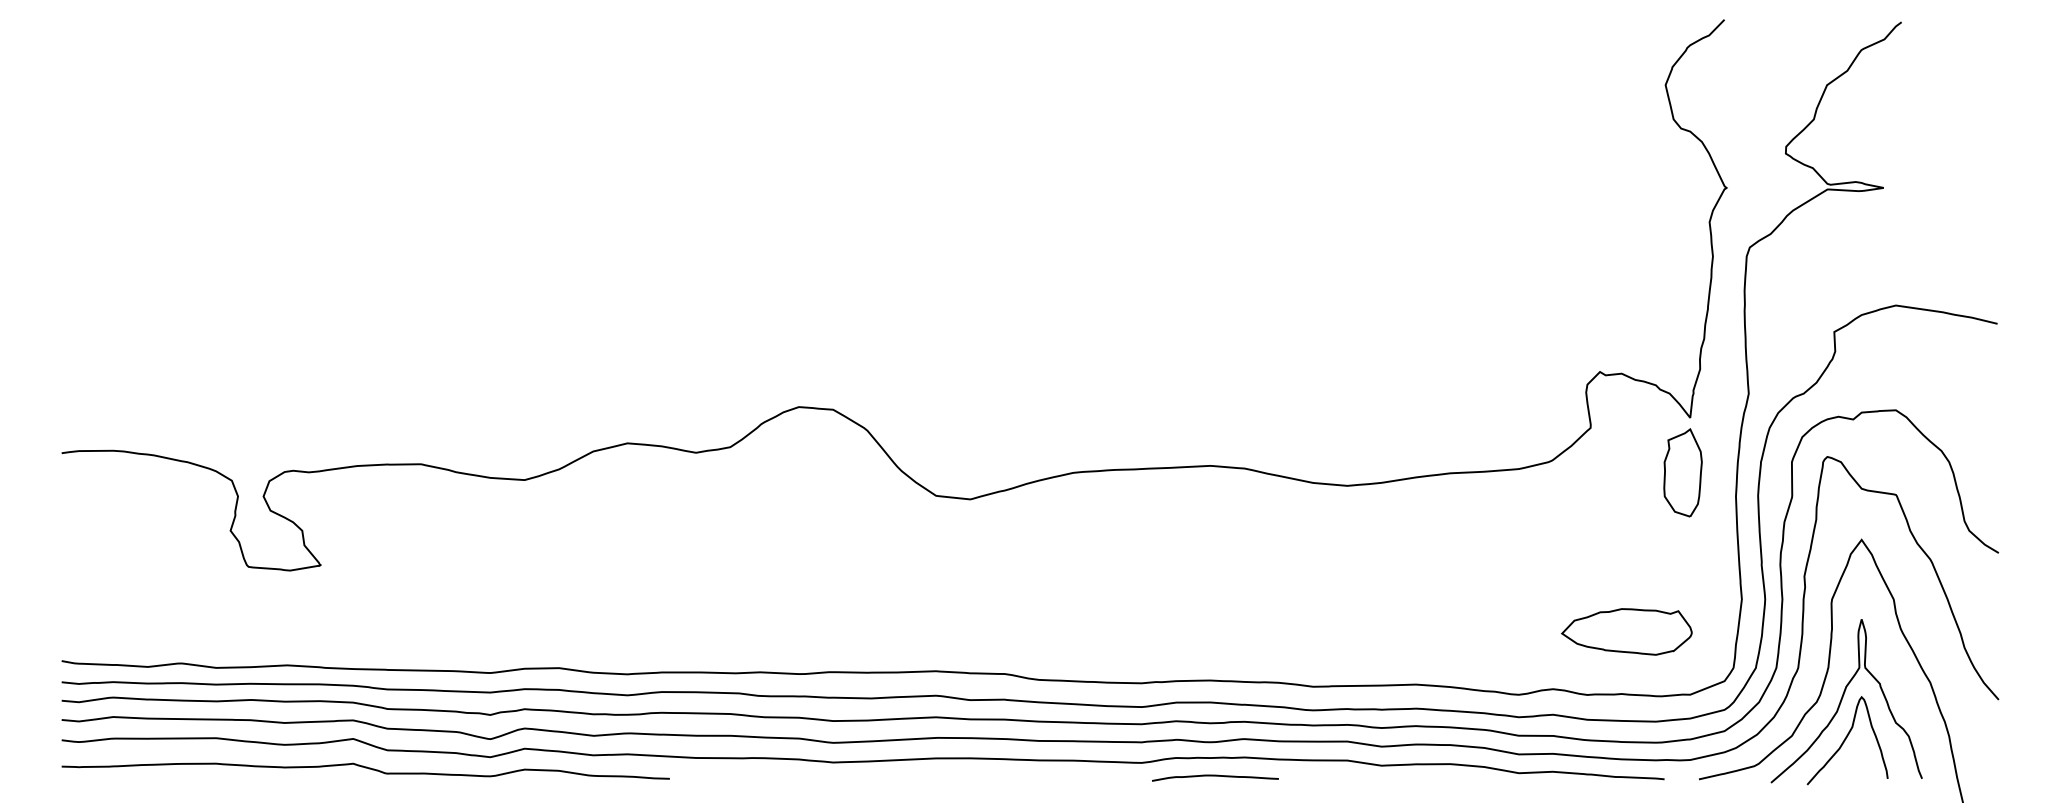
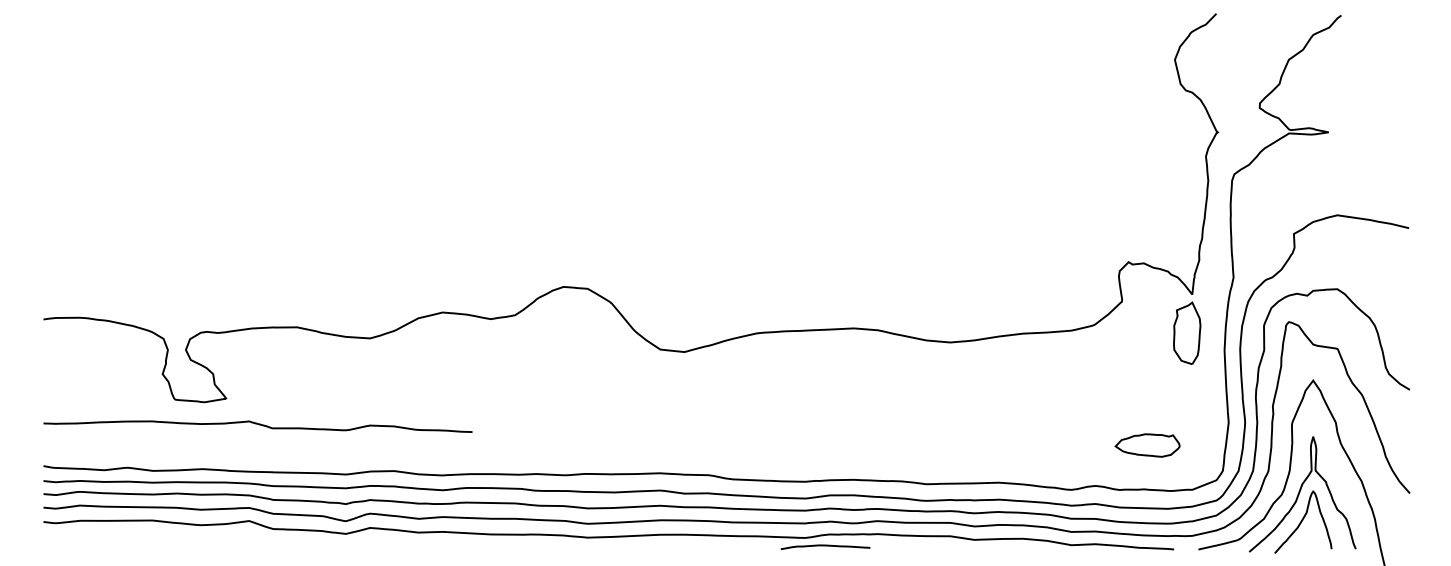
part: (1626, 631) -> (1147, 445), size x0.7
curve: (365, 768) -> (257, 424), moved
curve: (1215, 776) -> (825, 546), moved

